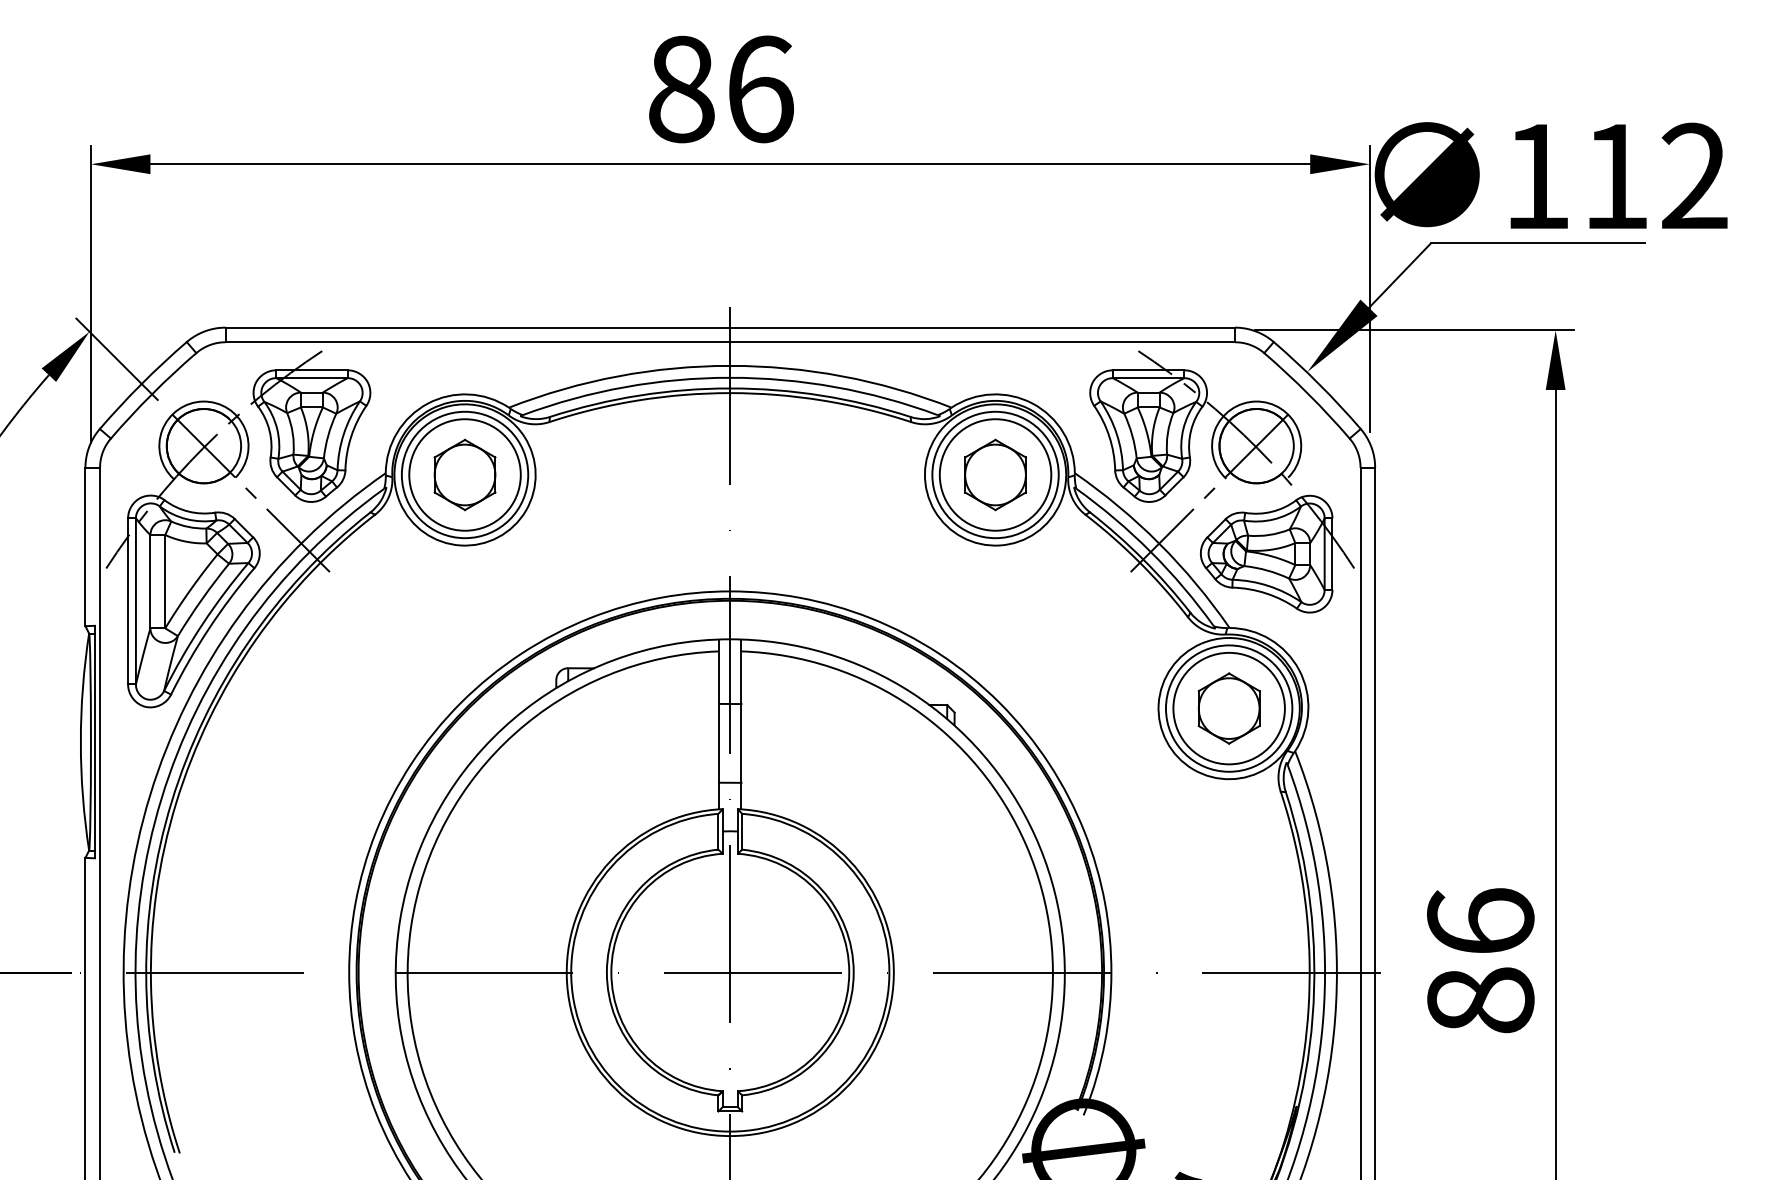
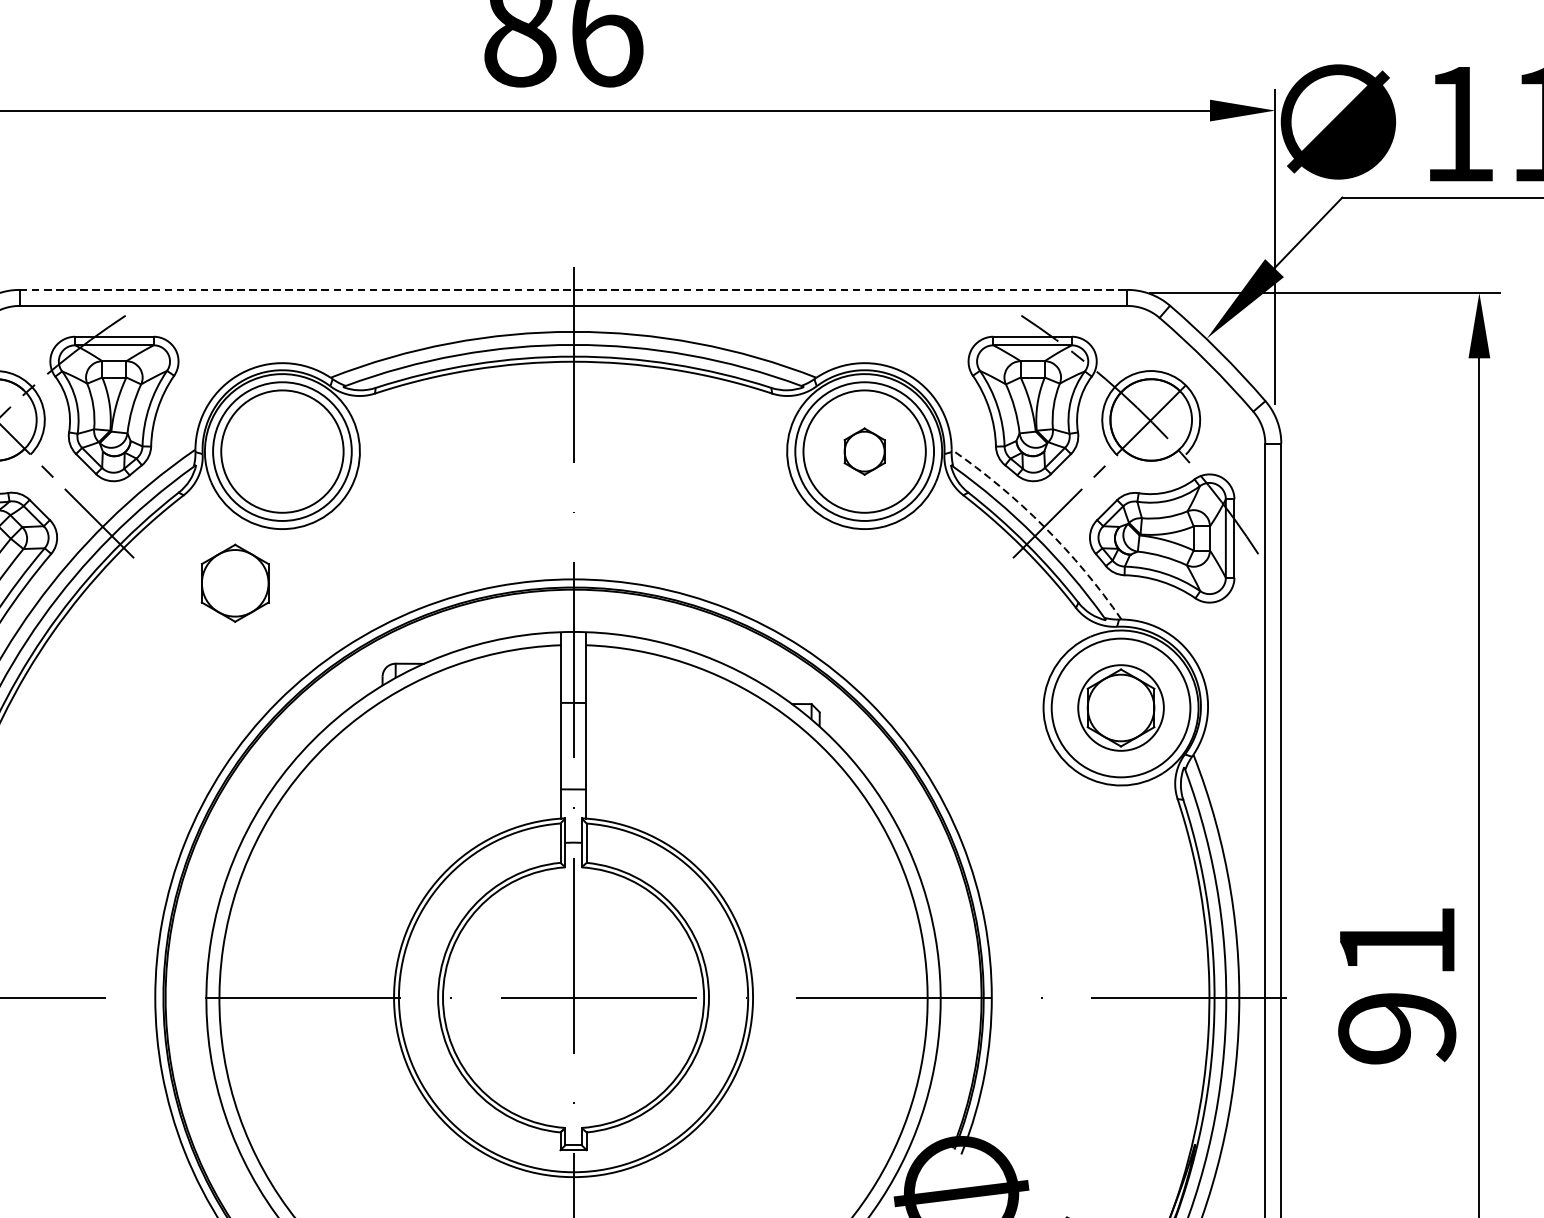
line: (730, 327) -> (573, 289), solid -> dashed
part: (464, 474) -> (234, 582), moved
part: (995, 474) -> (864, 451), size x0.6
arc: (1159, 543) -> (1044, 526), solid -> dashed
circle: (1228, 708) -> (1120, 707), size x0.7
text: (1480, 960) -> (1396, 984), 86 -> 91

